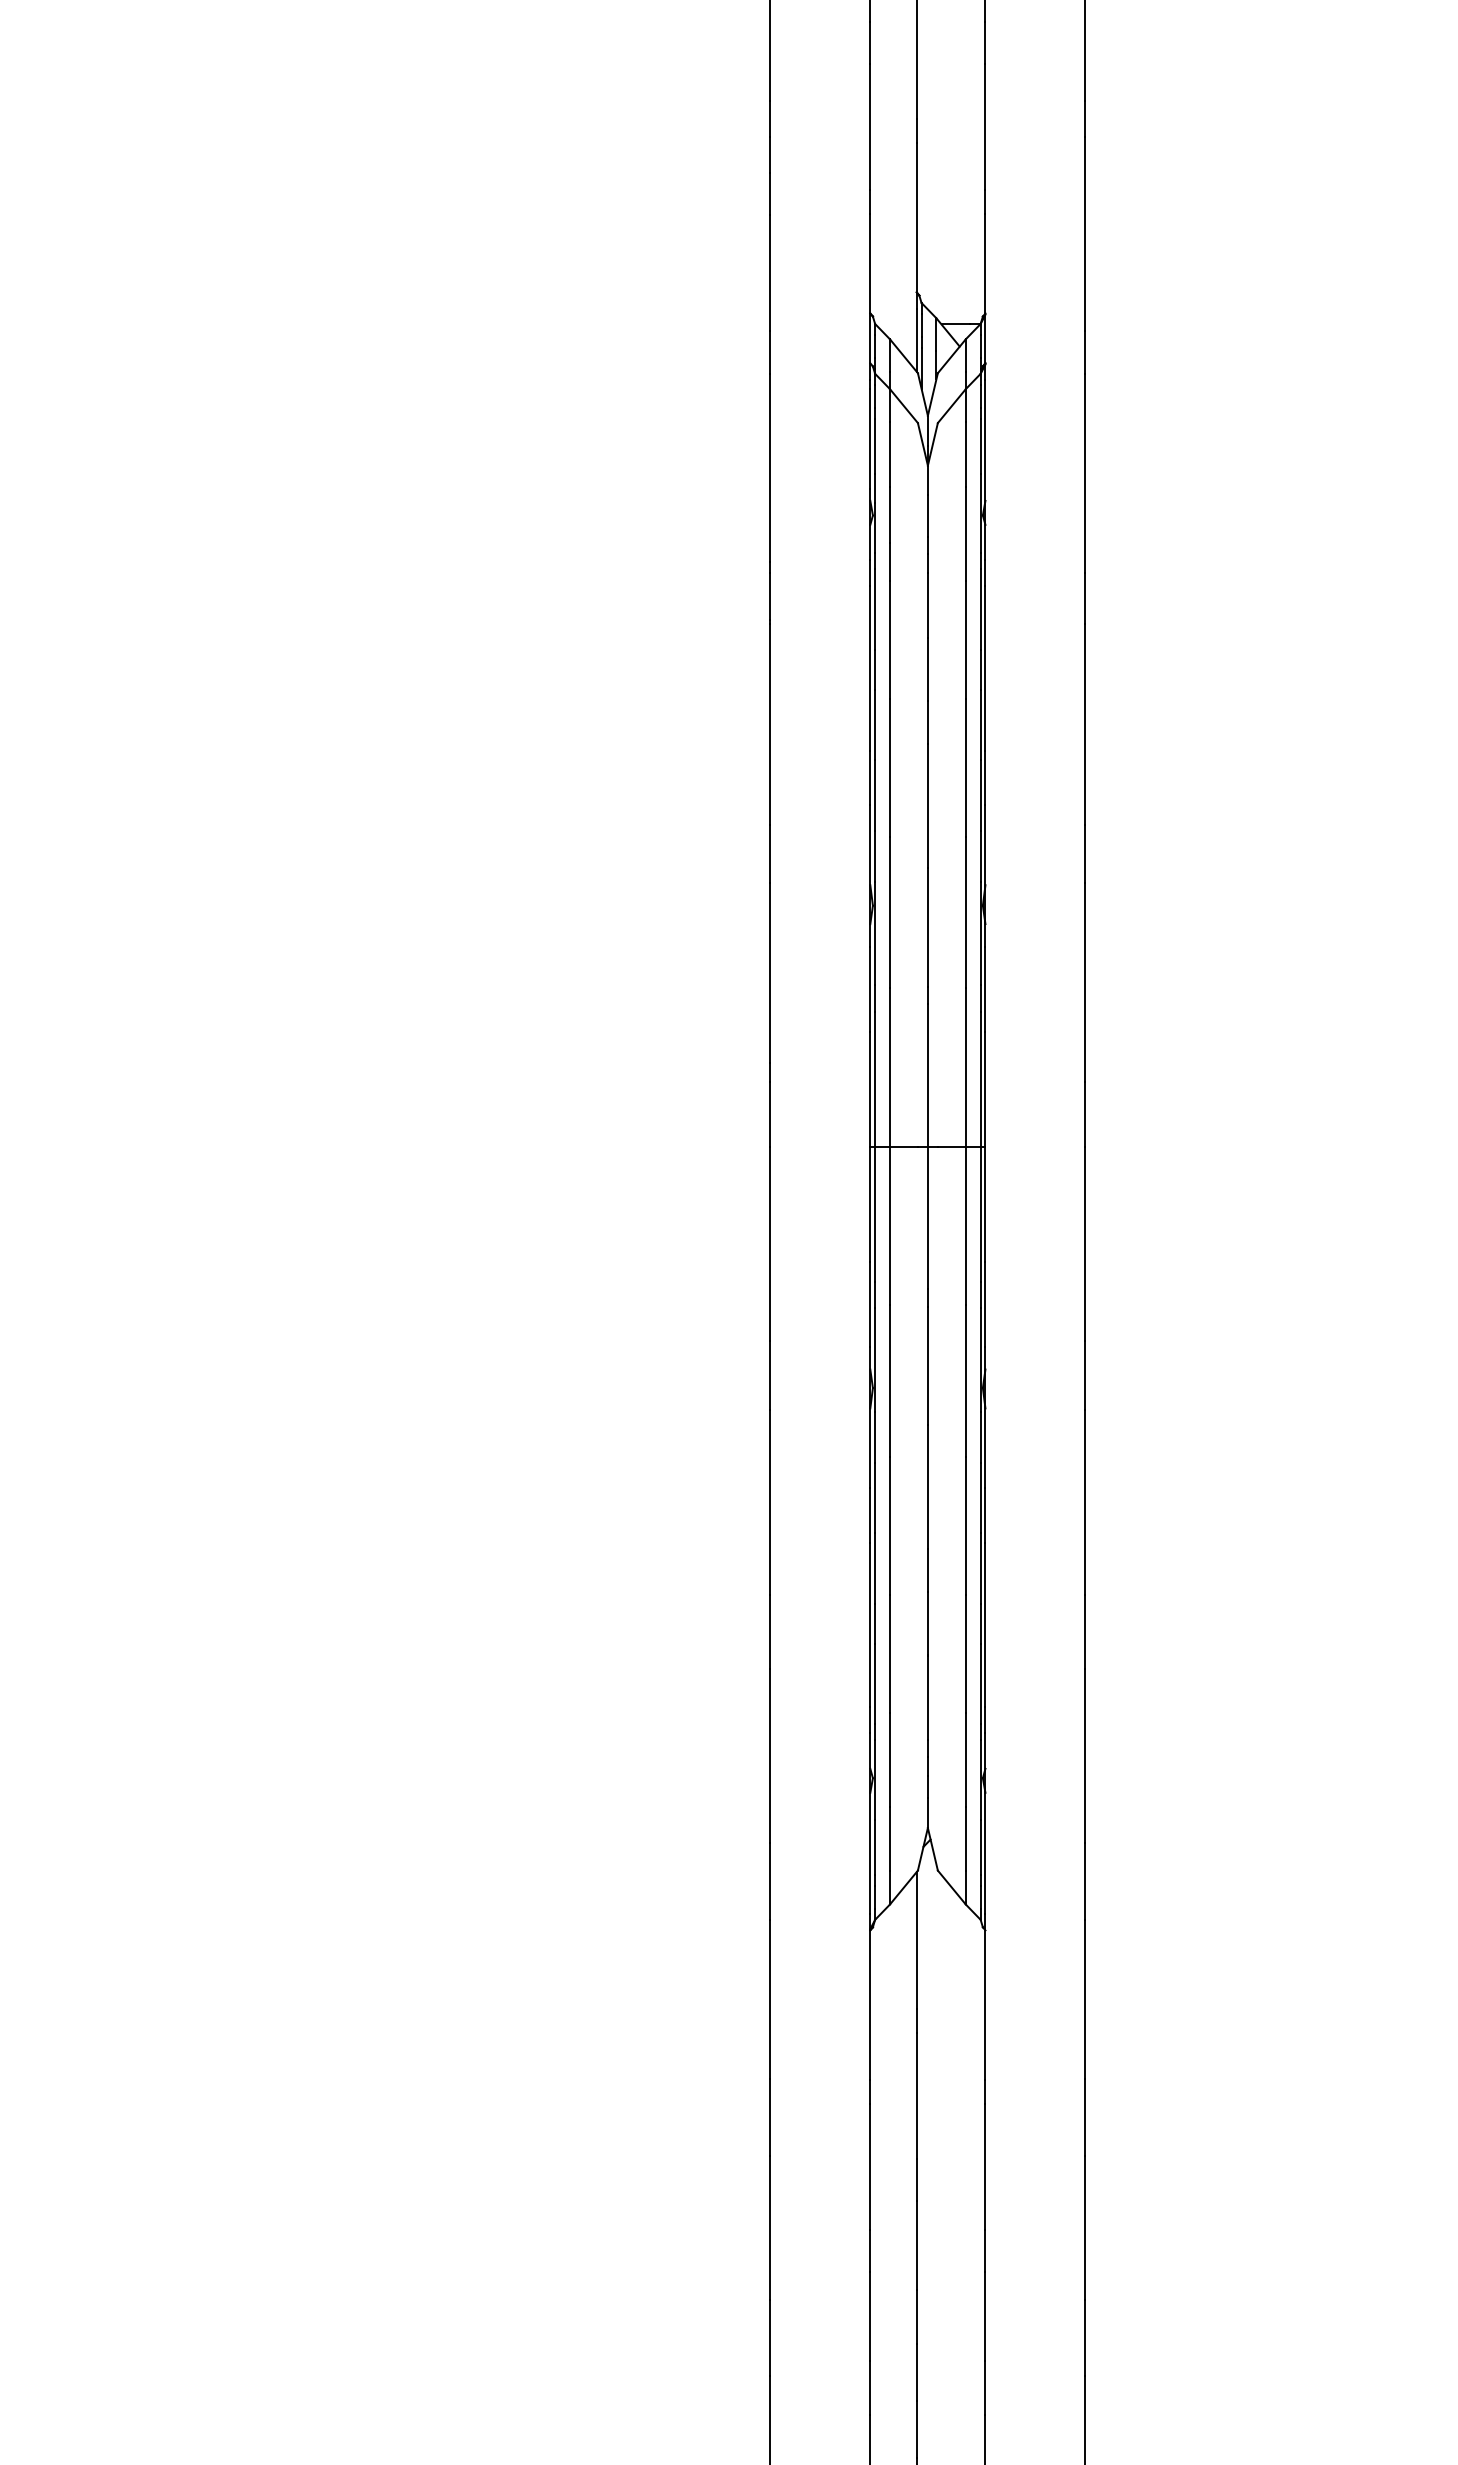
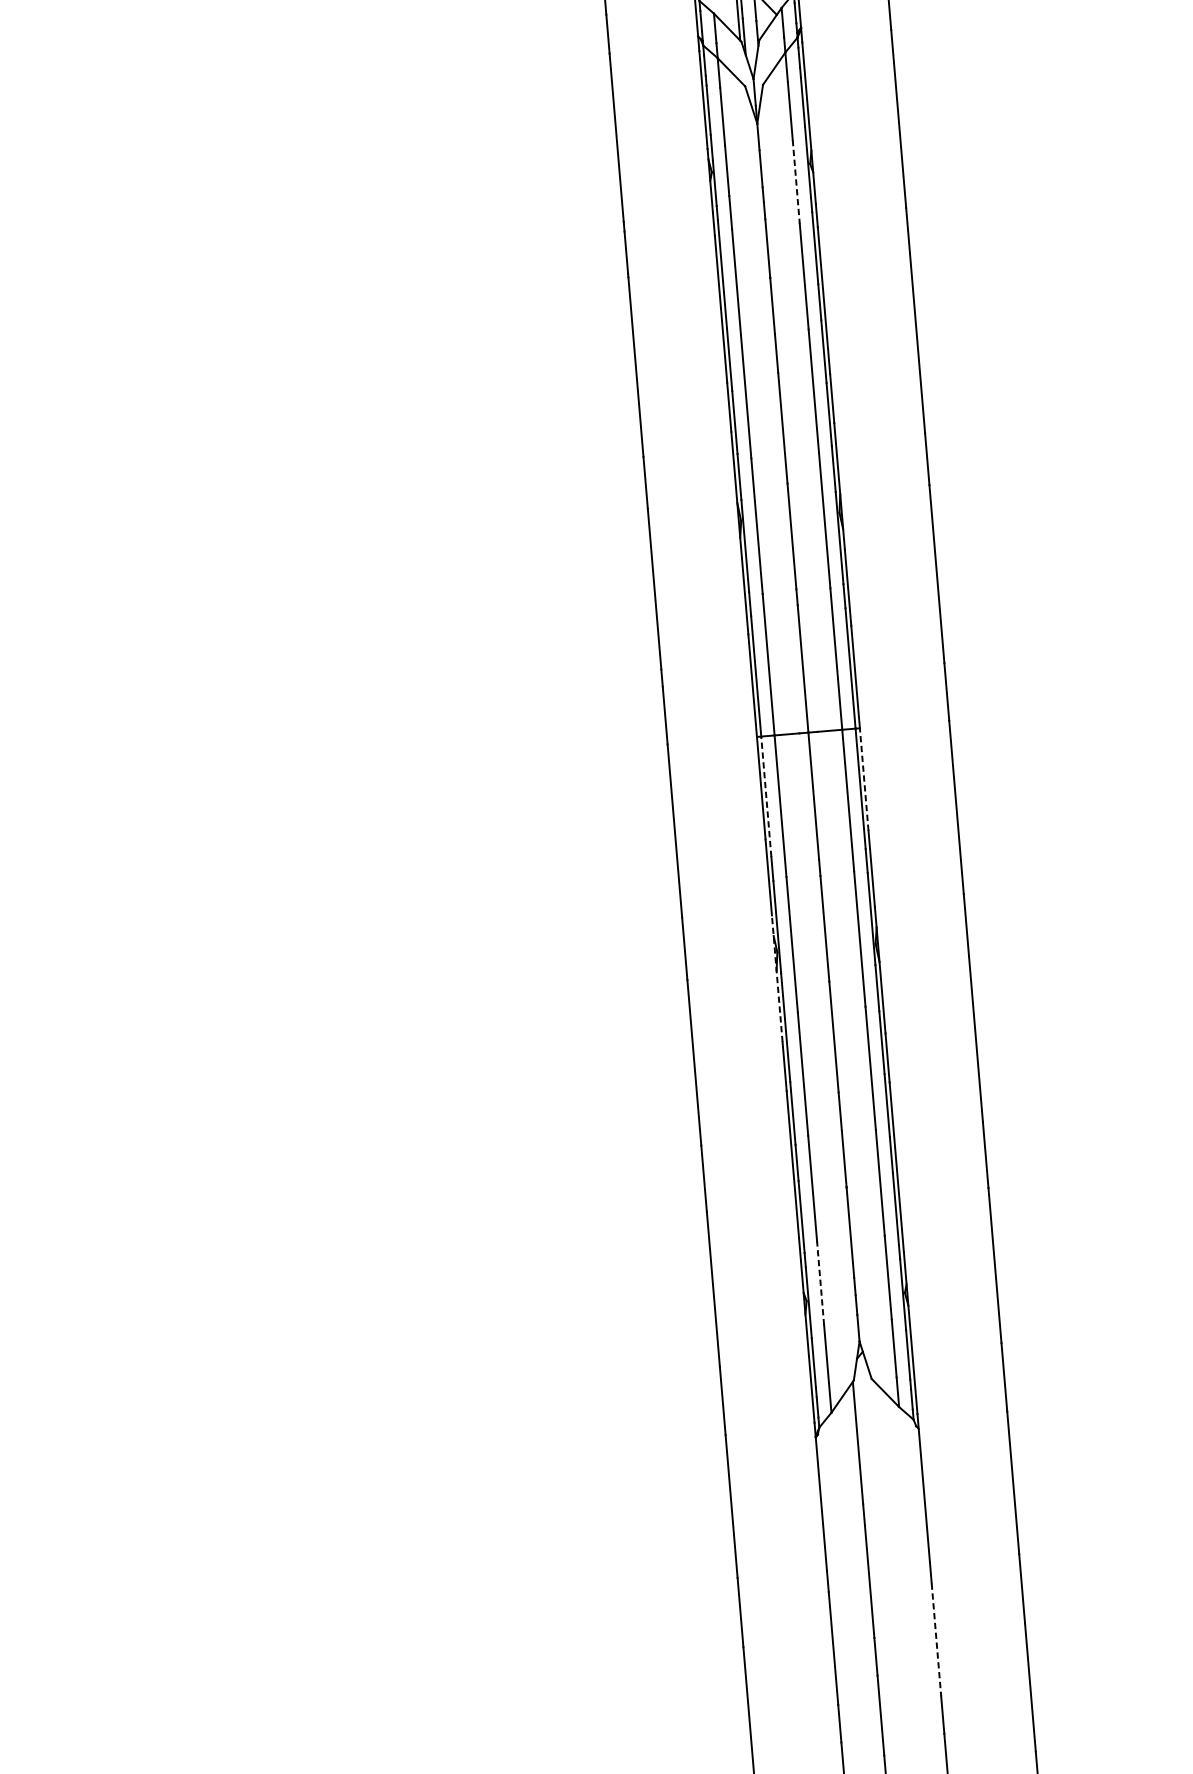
line: (965, 533) -> (796, 181), solid -> dashed
line: (985, 1203) -> (864, 778), solid -> dashed
line: (875, 1213) -> (766, 796), solid -> dashed
line: (870, 1417) -> (777, 978), solid -> dashed
line: (890, 1759) -> (820, 1283), solid -> dashed
line: (985, 2167) -> (936, 1640), solid -> dashed

